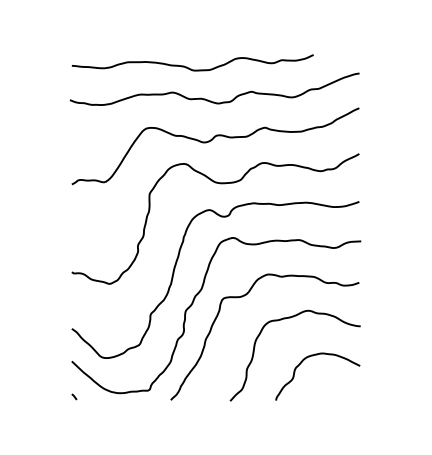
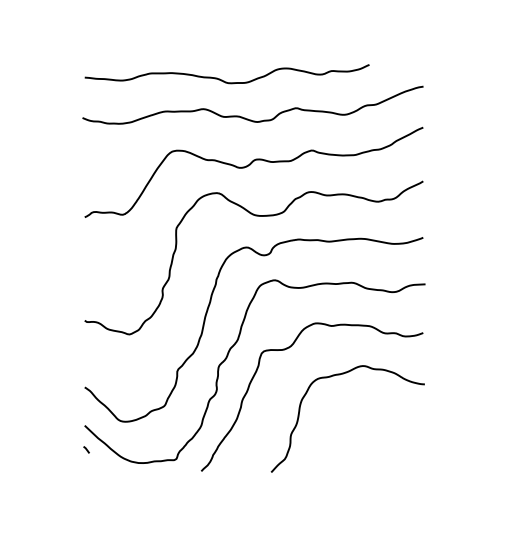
curve: (313, 356) -> (369, 419), removed
curve: (74, 396) -> (86, 449), moved

